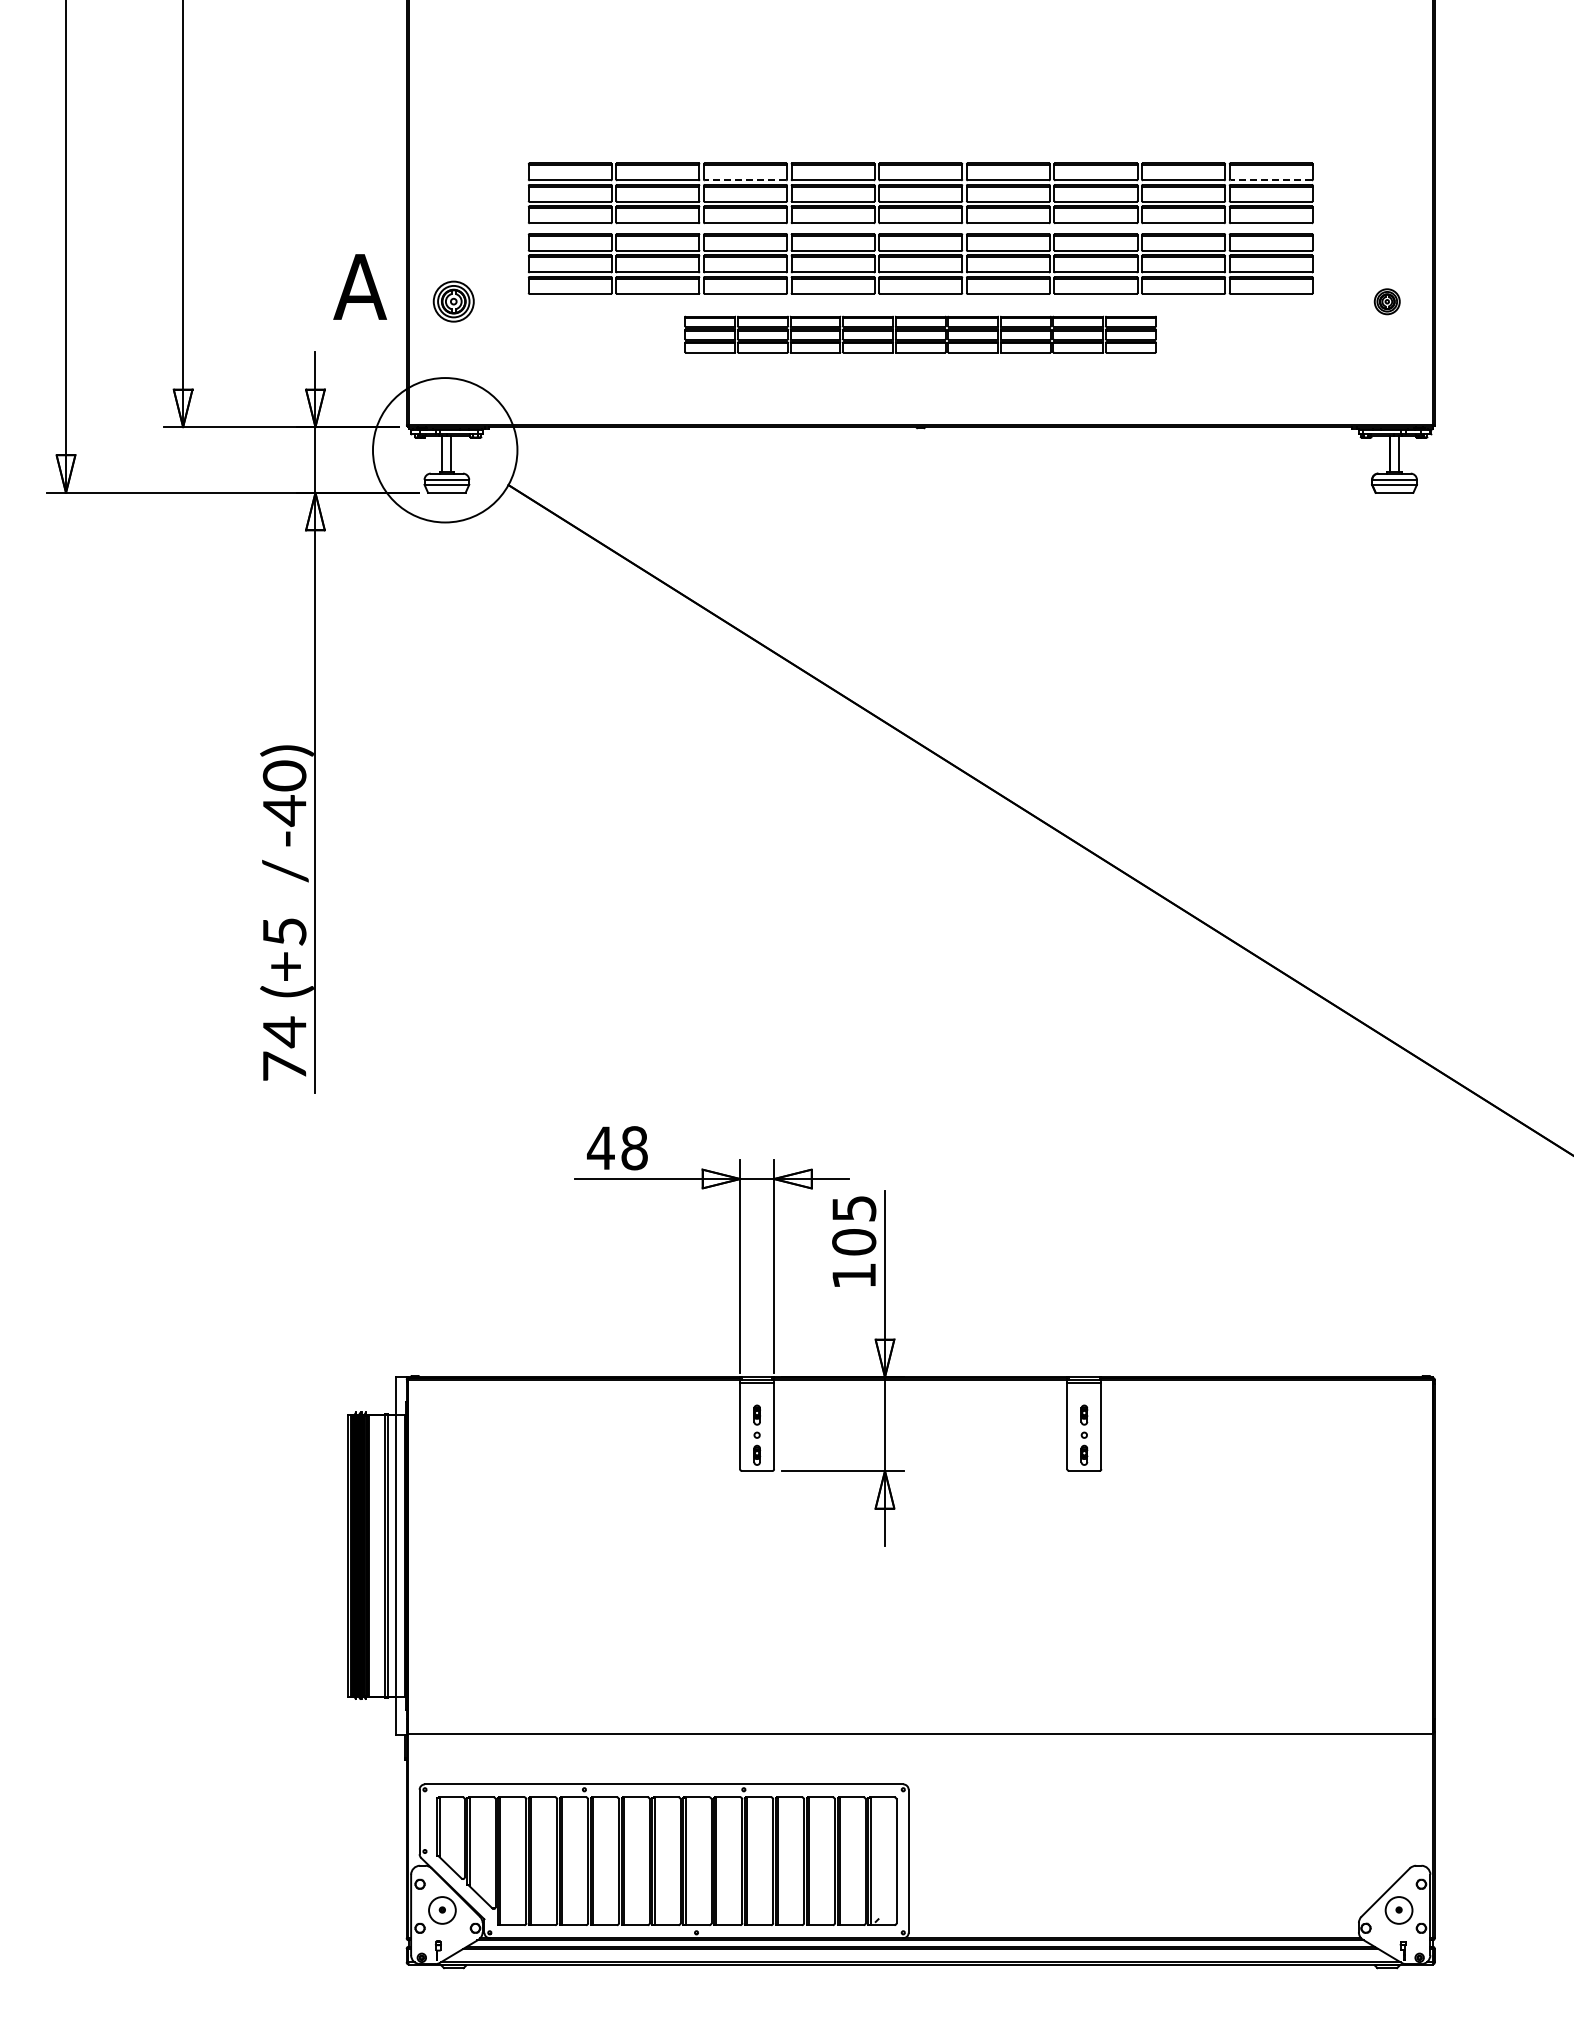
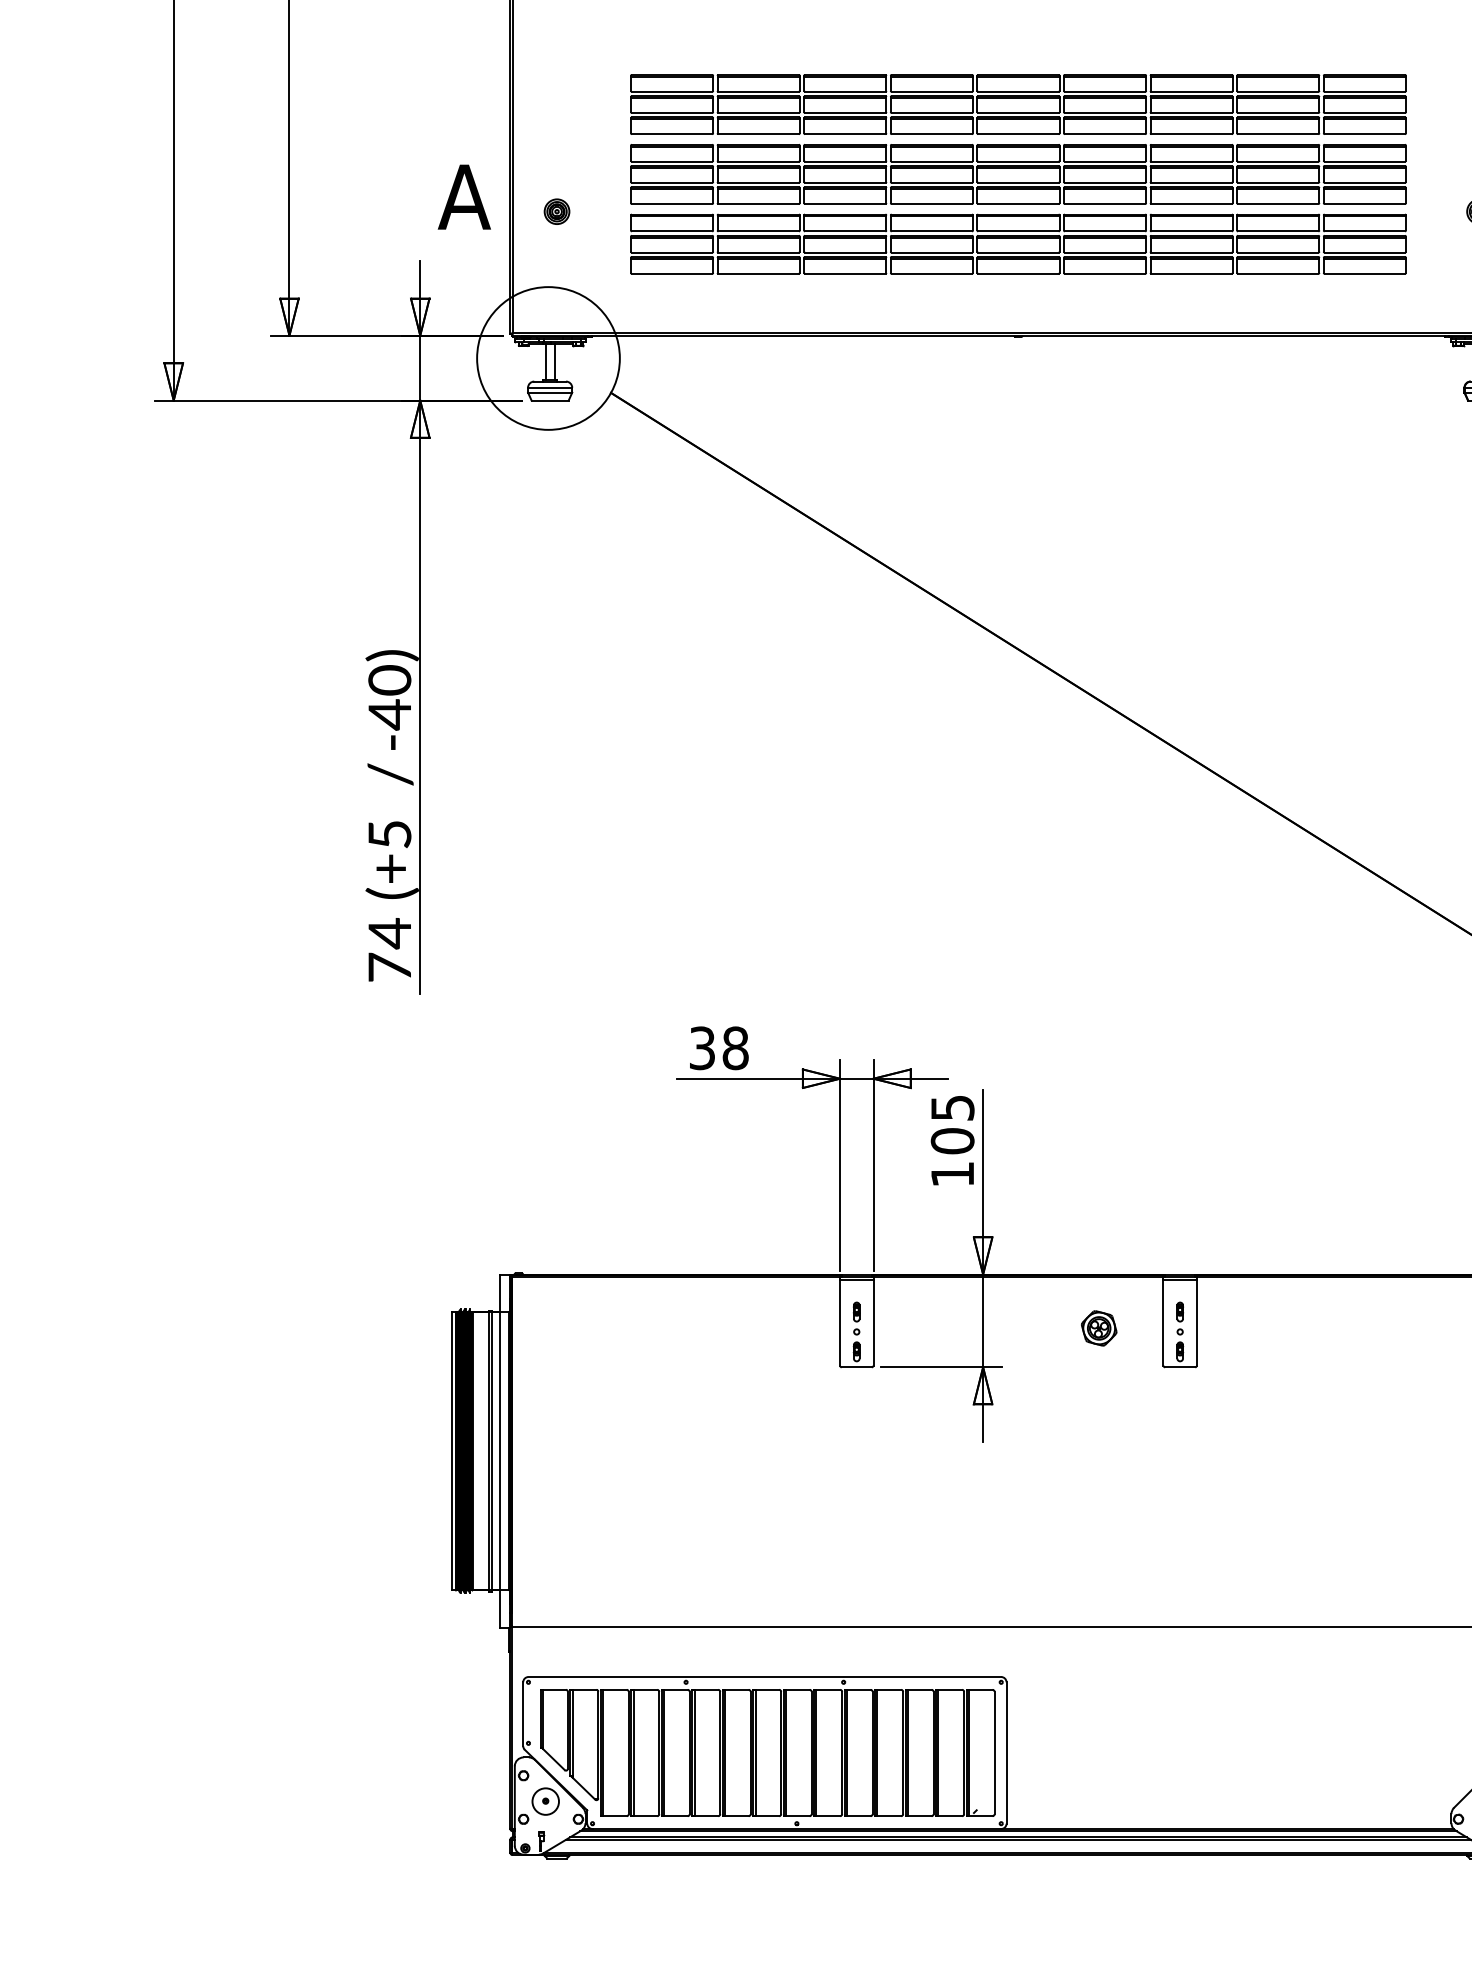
line: (745, 180) -> (845, 91), dashed -> solid
line: (1271, 180) -> (1365, 91), dashed -> solid
part: (453, 301) -> (556, 211), size x0.62
part: (920, 334) -> (1018, 244), size x1.67
text: (600, 1148) -> (701, 1048), 48 -> 38
part: (1002, 1431) -> (1099, 1328), added

